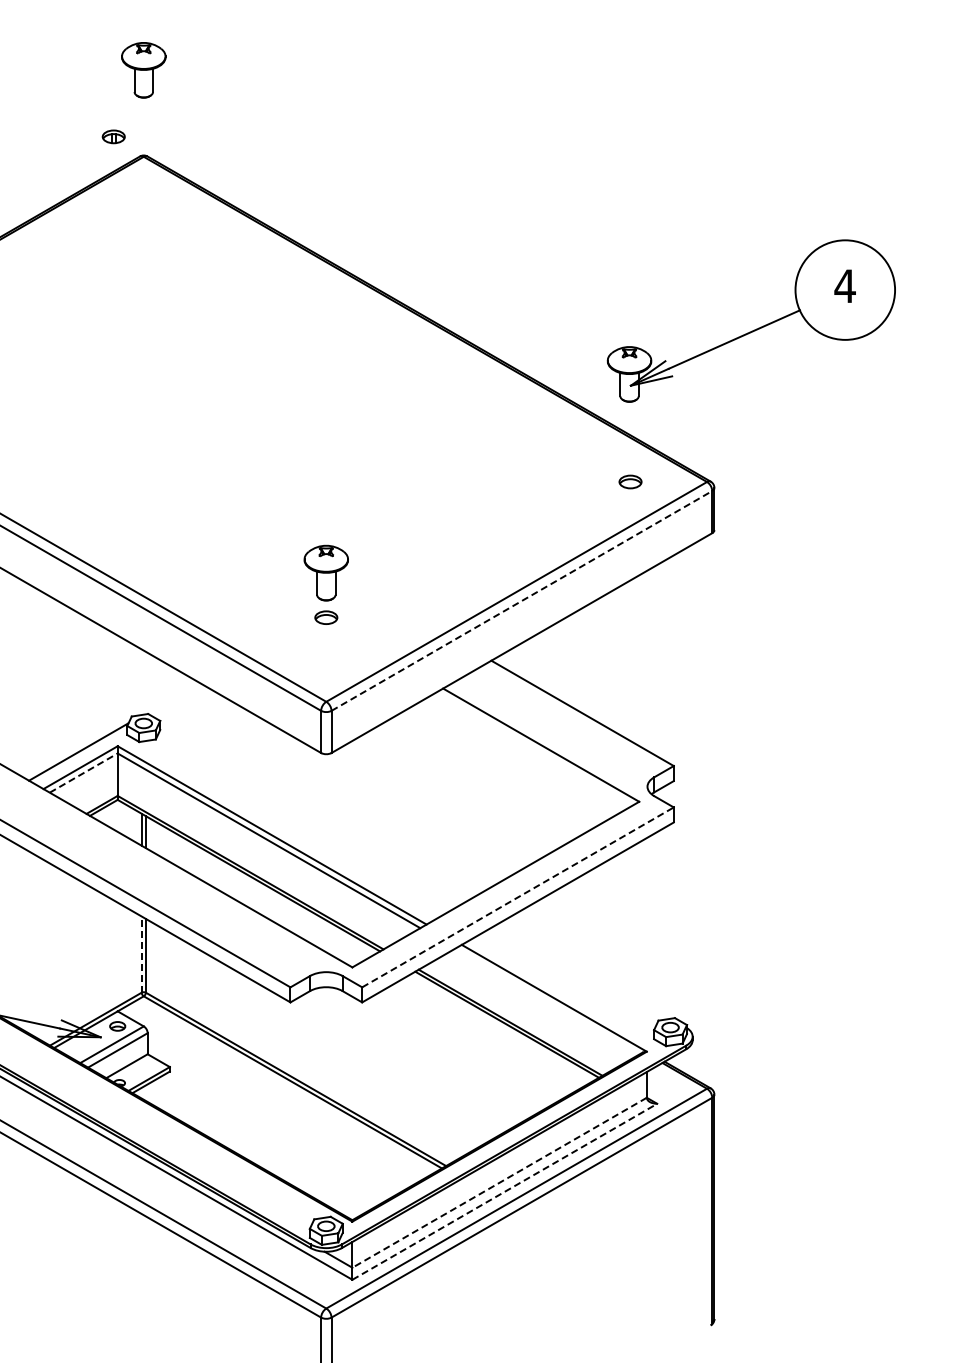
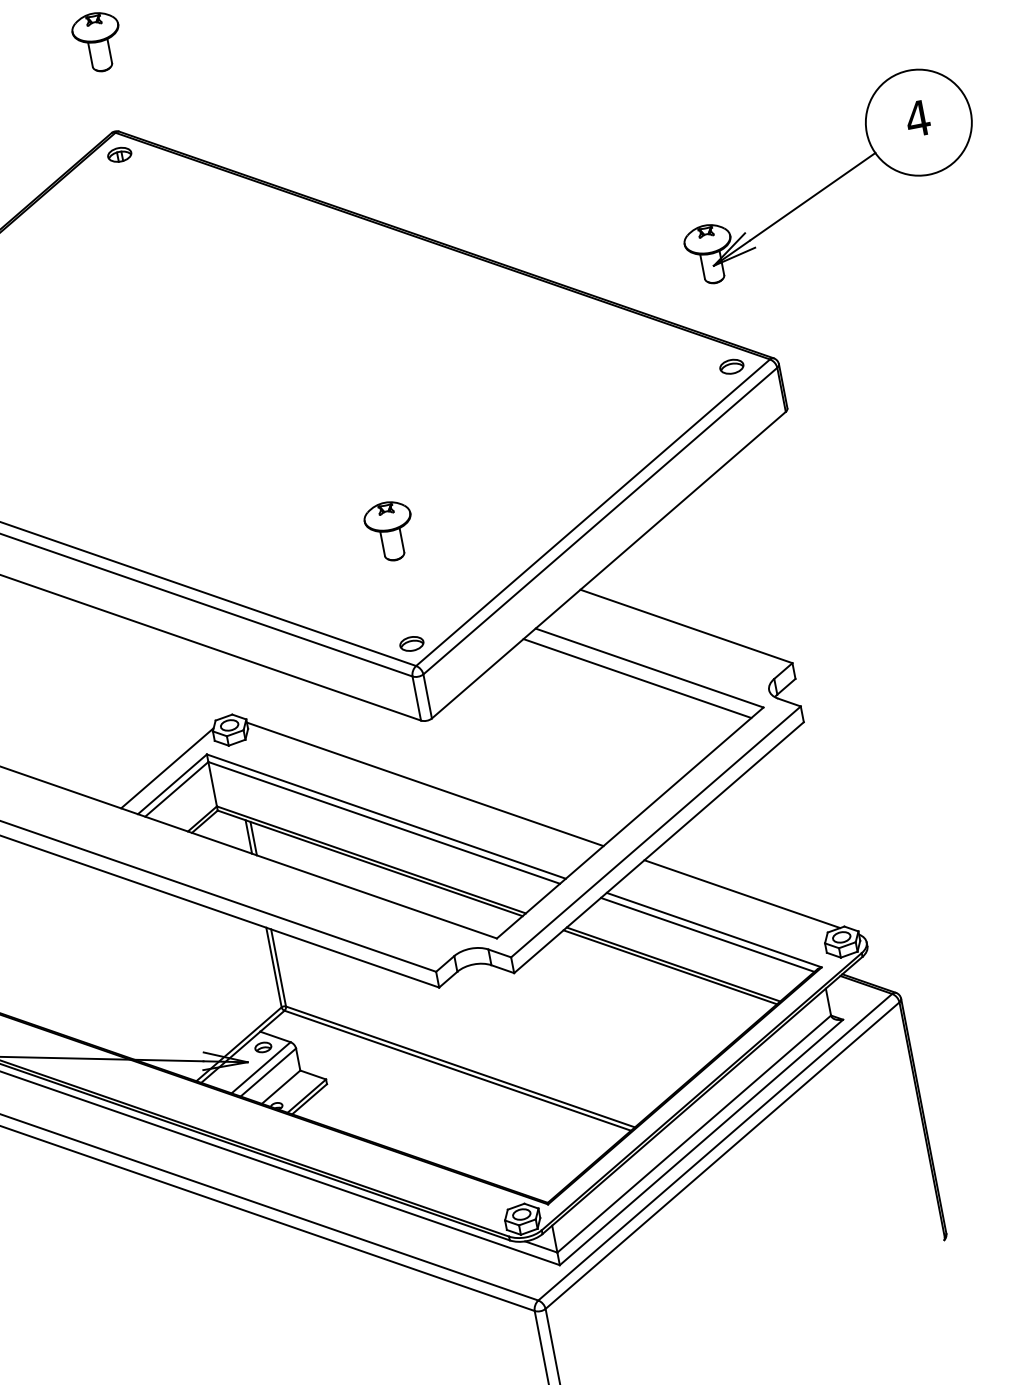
part: (113, 136) -> (119, 154), moved
part: (754, 329) -> (831, 182), moved
part: (630, 481) -> (731, 366), moved
line: (521, 600) -> (599, 520), dashed -> solid
part: (326, 617) -> (412, 643), moved
line: (528, 752) -> (637, 678), added
line: (84, 772) -> (177, 788), dashed -> solid
line: (313, 812) -> (425, 784), added
line: (518, 897) -> (656, 831), dashed -> solid
line: (141, 954) -> (273, 967), dashed -> solid
line: (586, 969) -> (742, 893), added
line: (547, 1001) -> (707, 934), added
line: (499, 1182) -> (694, 1133), dashed -> solid
line: (504, 1191) -> (701, 1142), dashed -> solid

